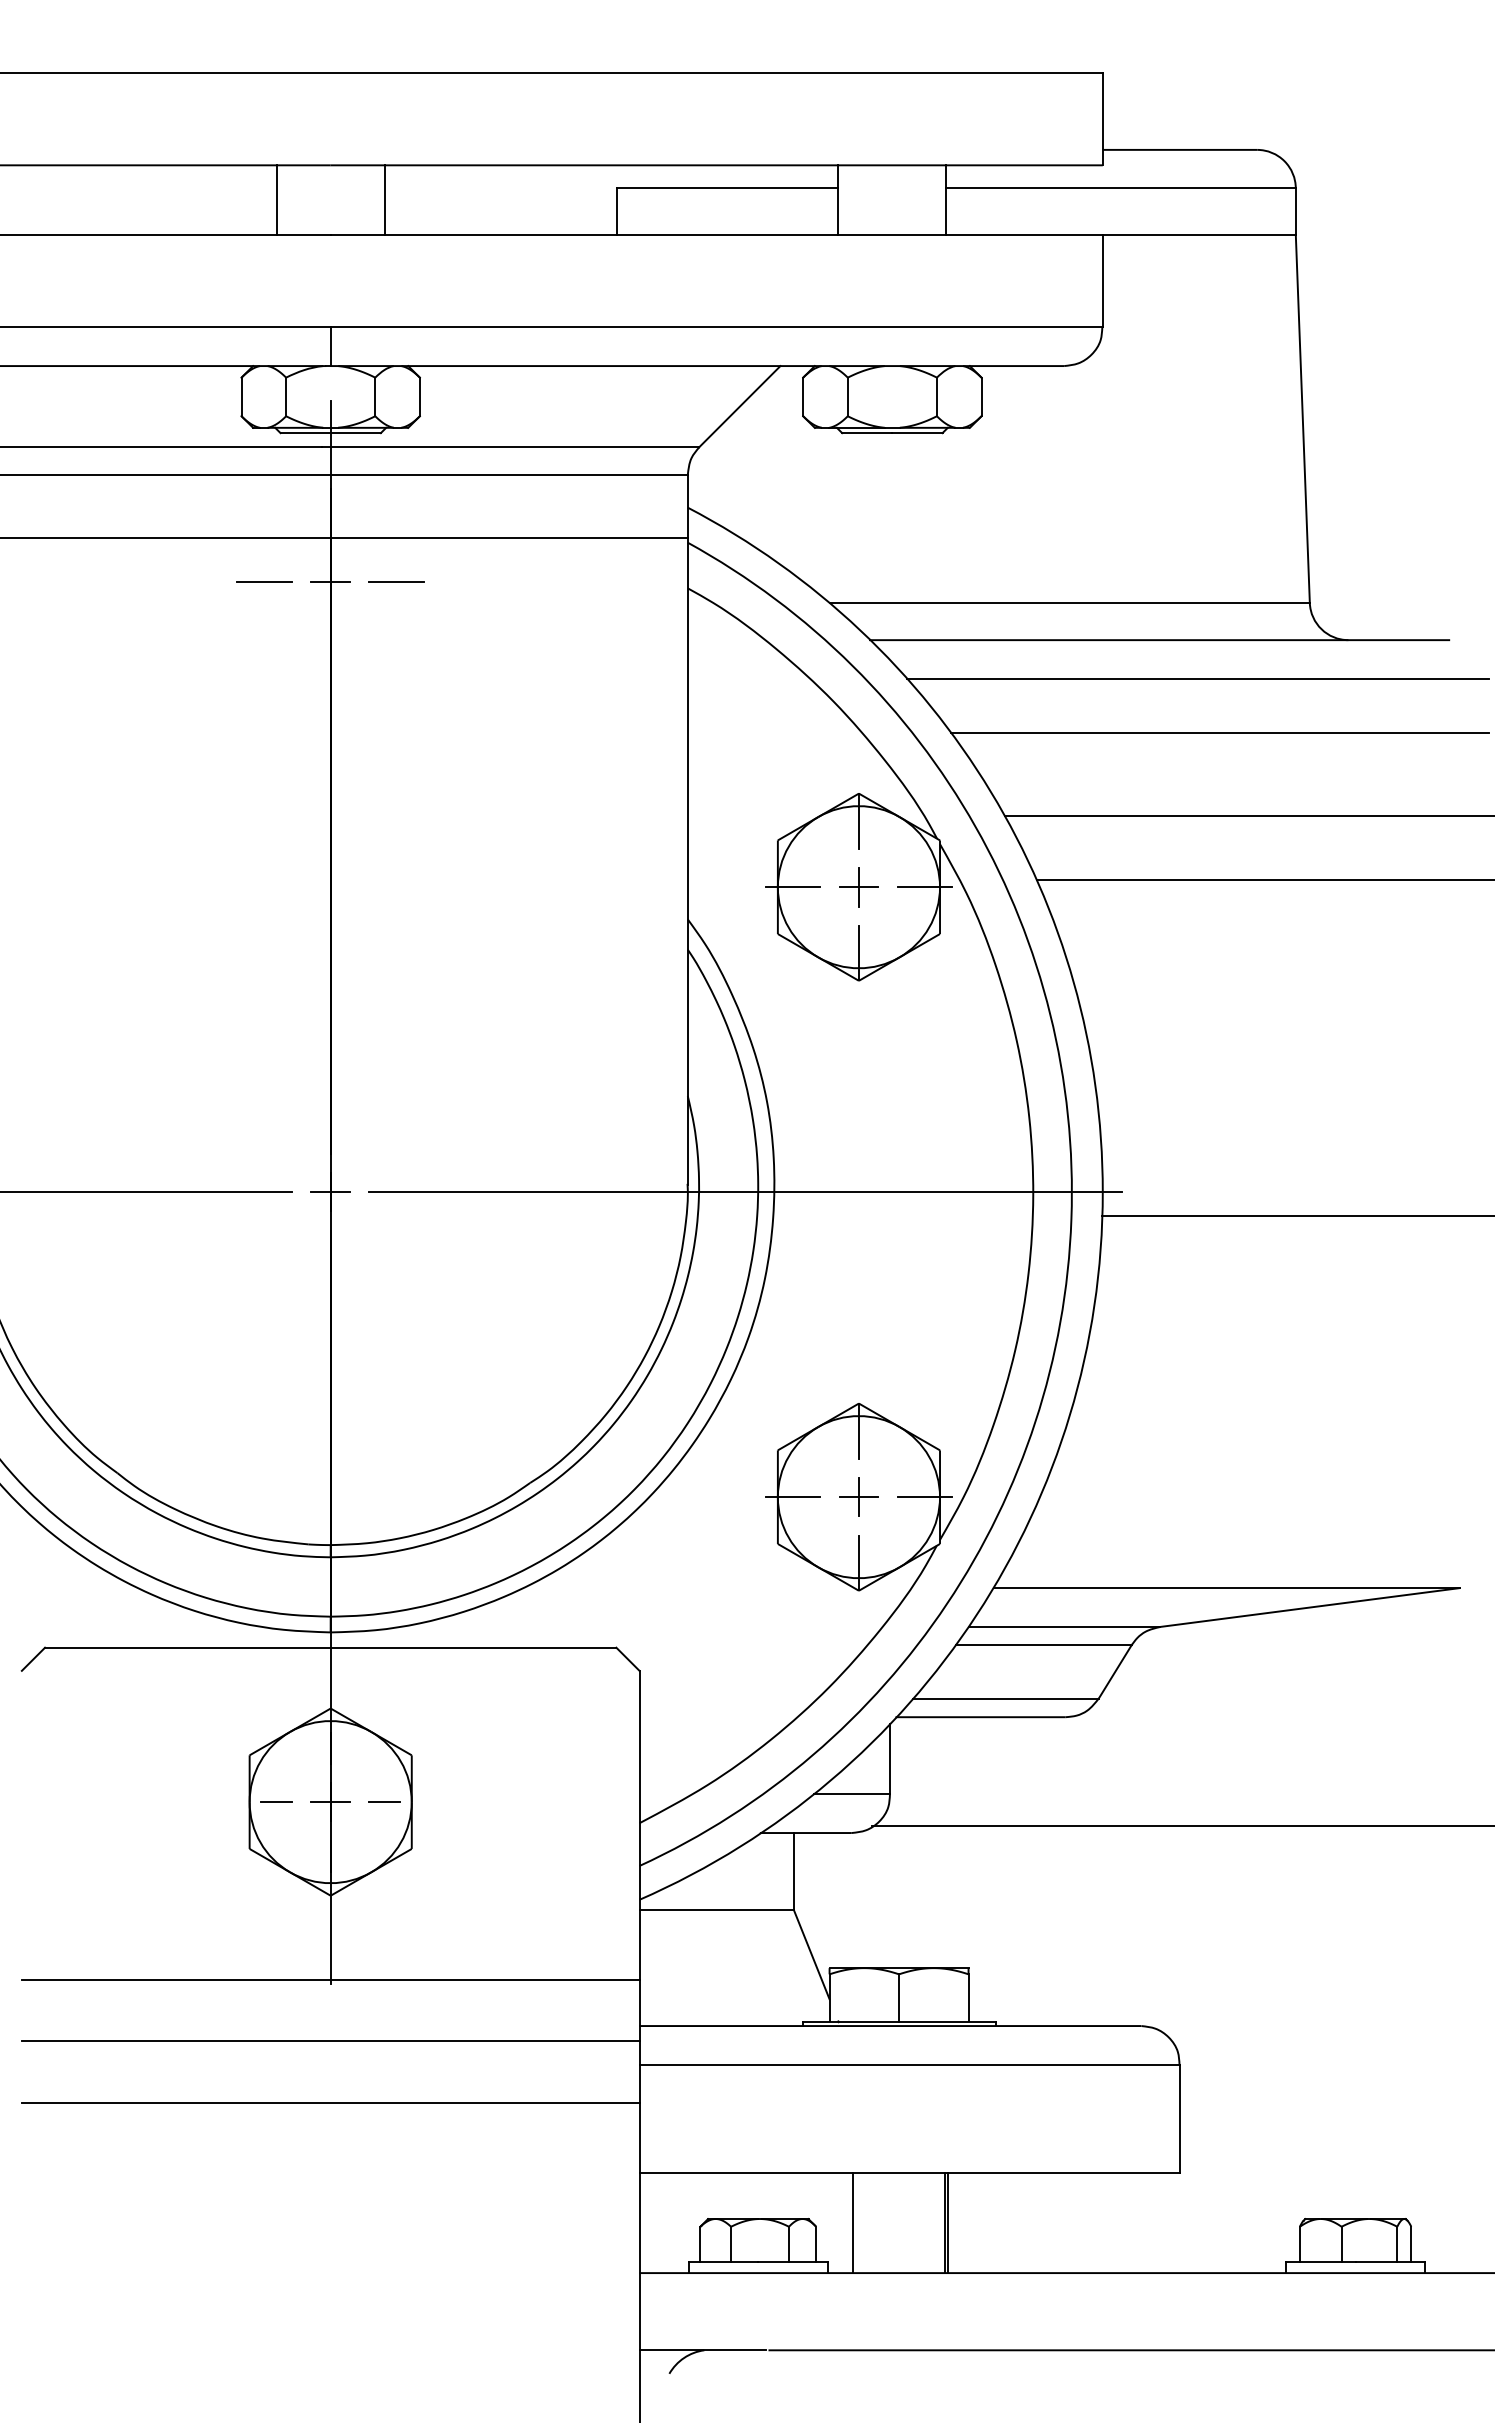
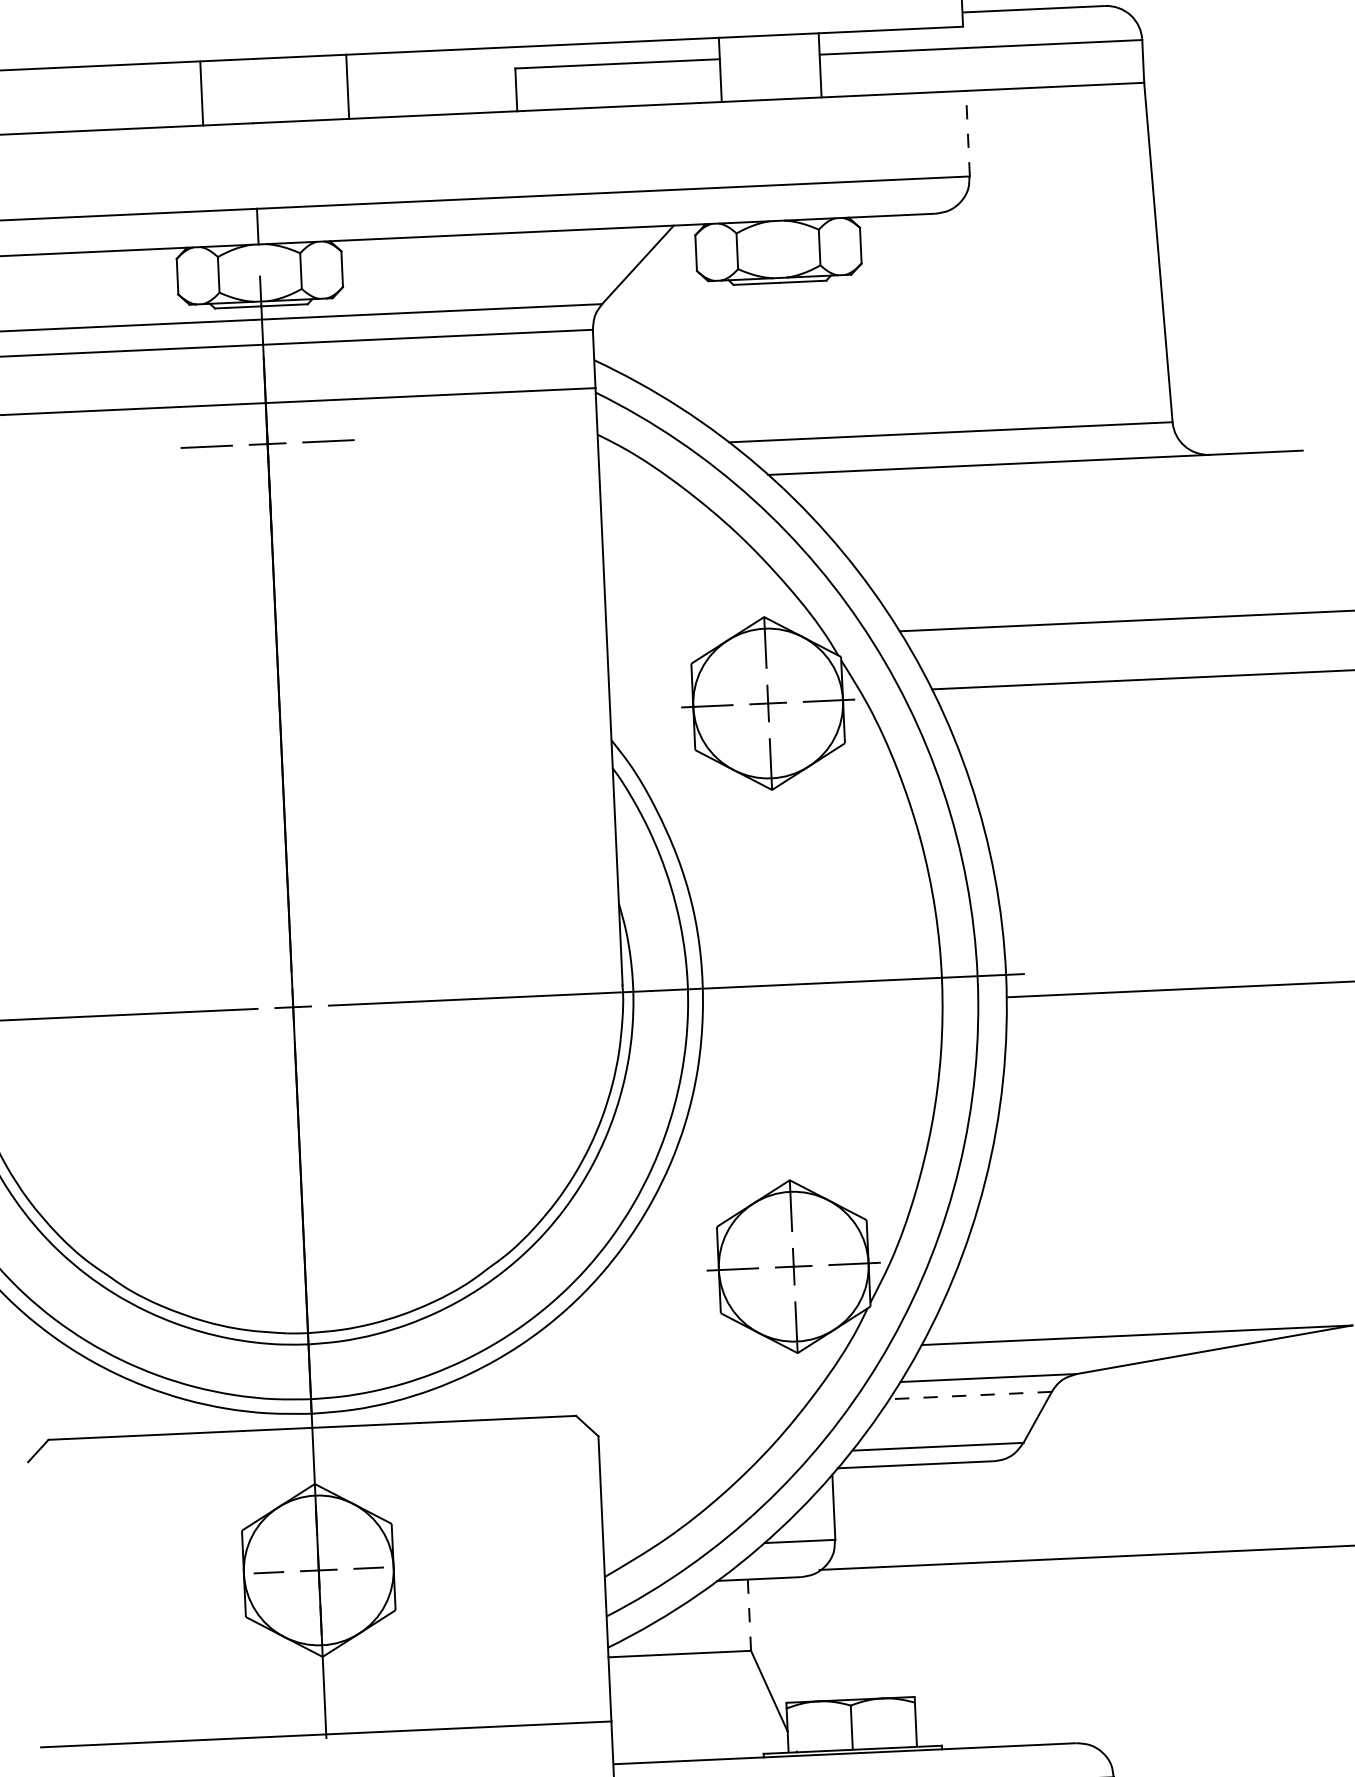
line: (384, 199) -> (347, 86), moved
line: (1102, 280) -> (967, 133), solid -> dashed
line: (1197, 678) -> (1072, 496), removed
line: (1219, 732) -> (1094, 545), removed
line: (1043, 1645) -> (970, 1395), solid -> dashed
line: (793, 1871) -> (749, 1615), solid -> dashed

